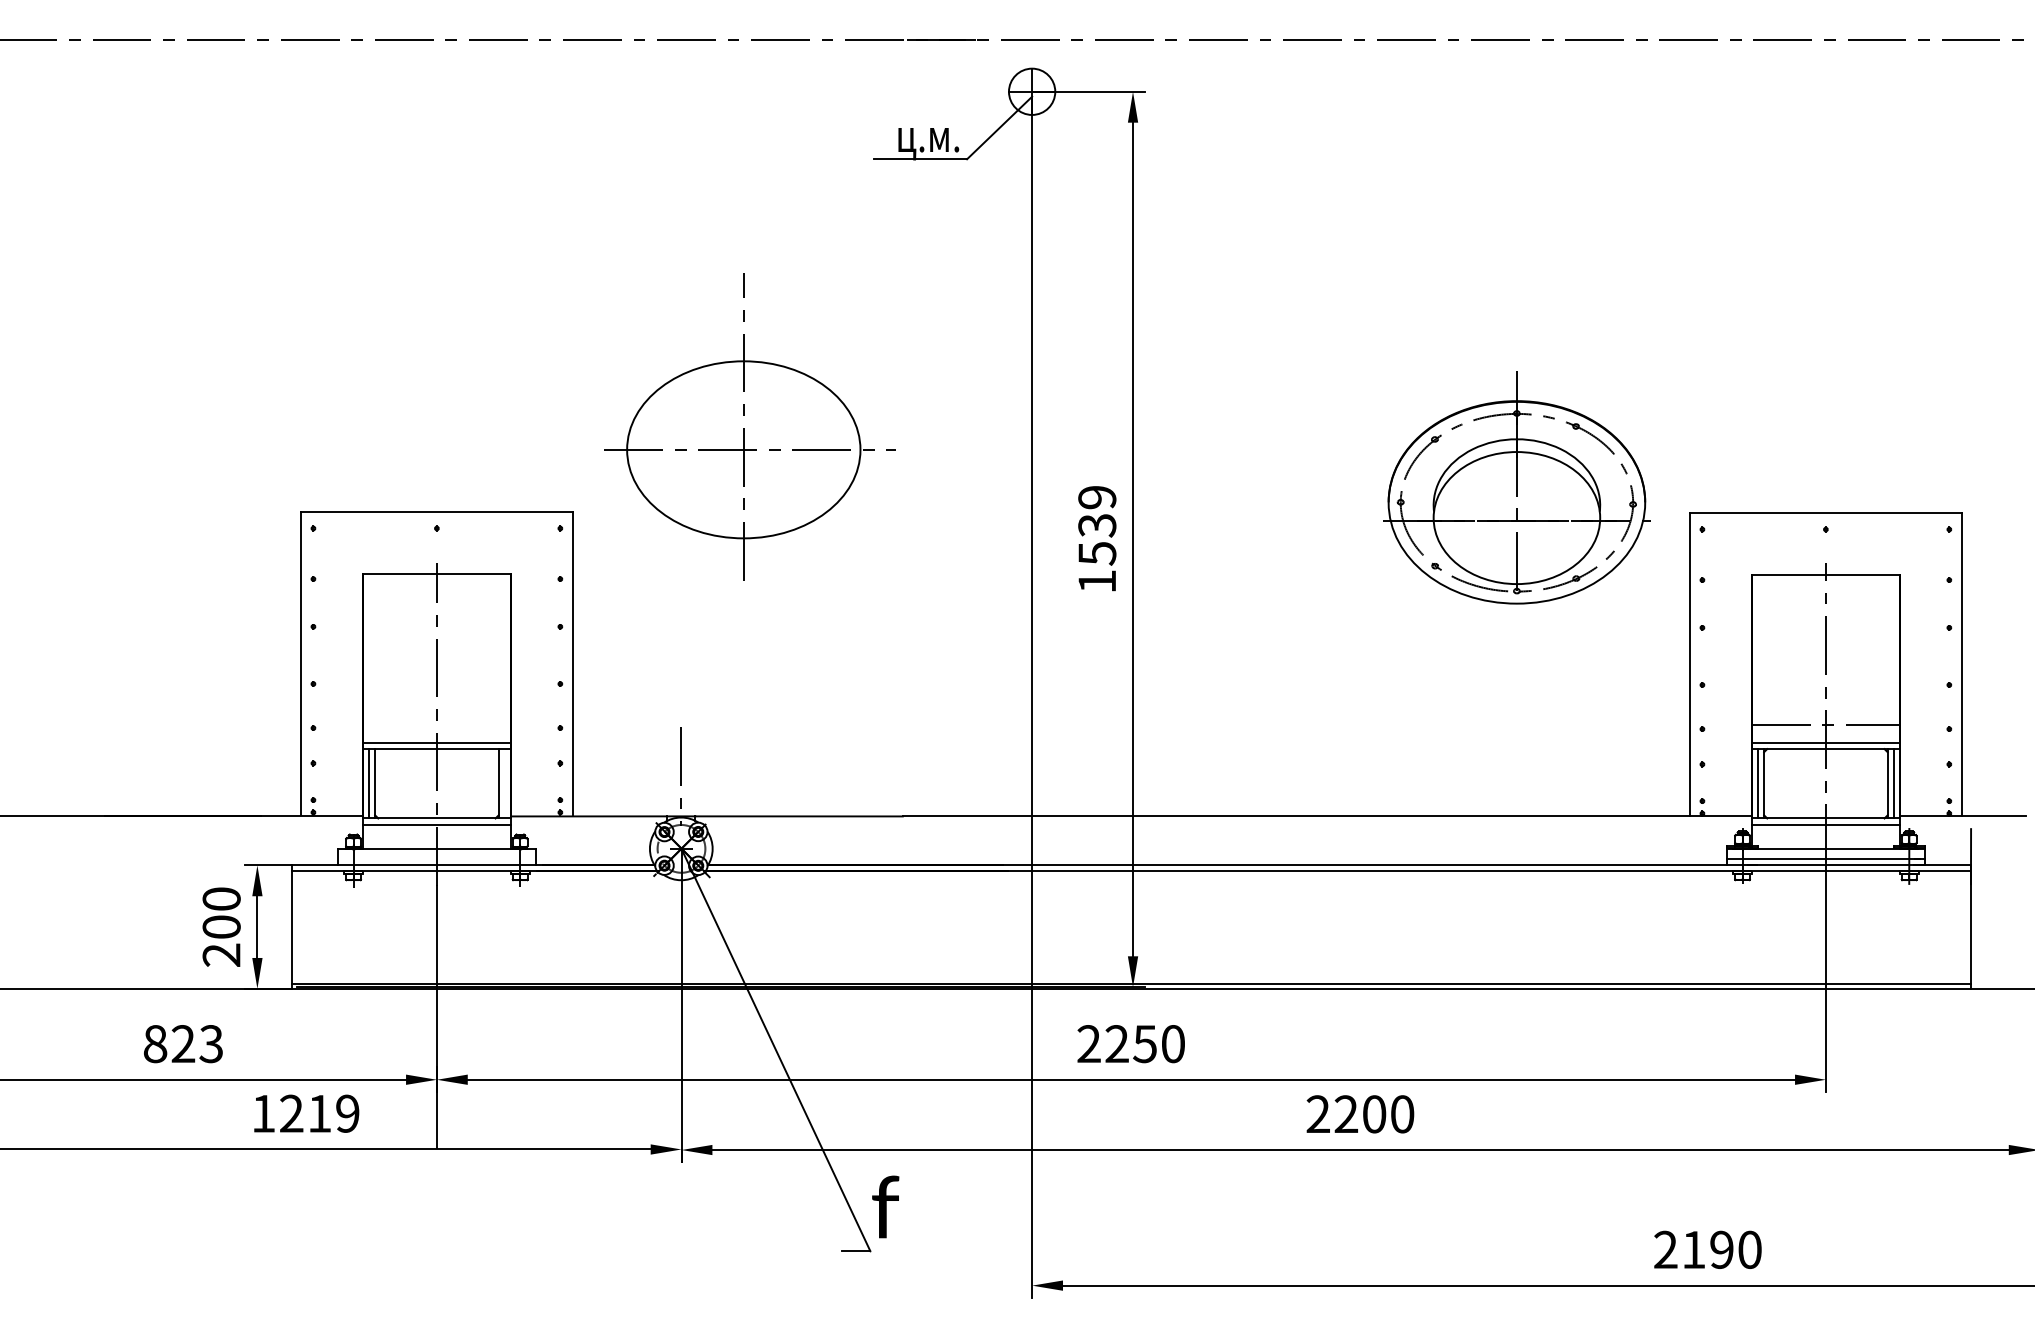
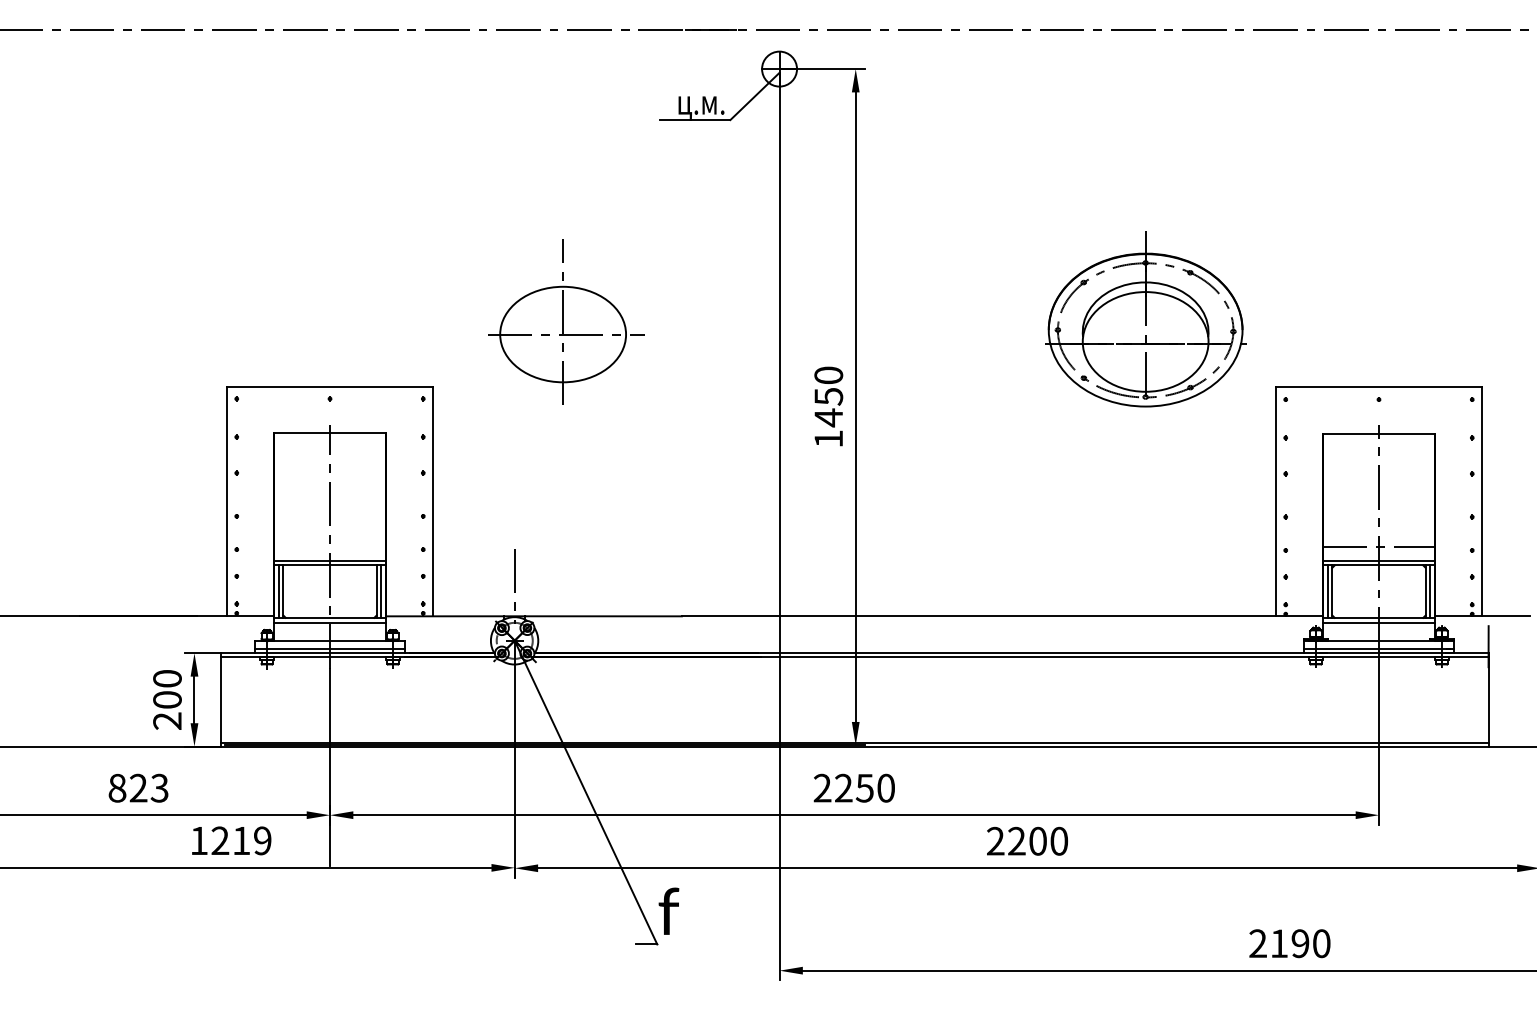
part: (749, 426) -> (566, 321), size x0.71
part: (1516, 487) -> (1145, 318), moved
text: (1097, 525) -> (828, 396), 1539 -> 1450
line: (504, 783) -> (381, 591), added
line: (436, 859) -> (329, 648), added

